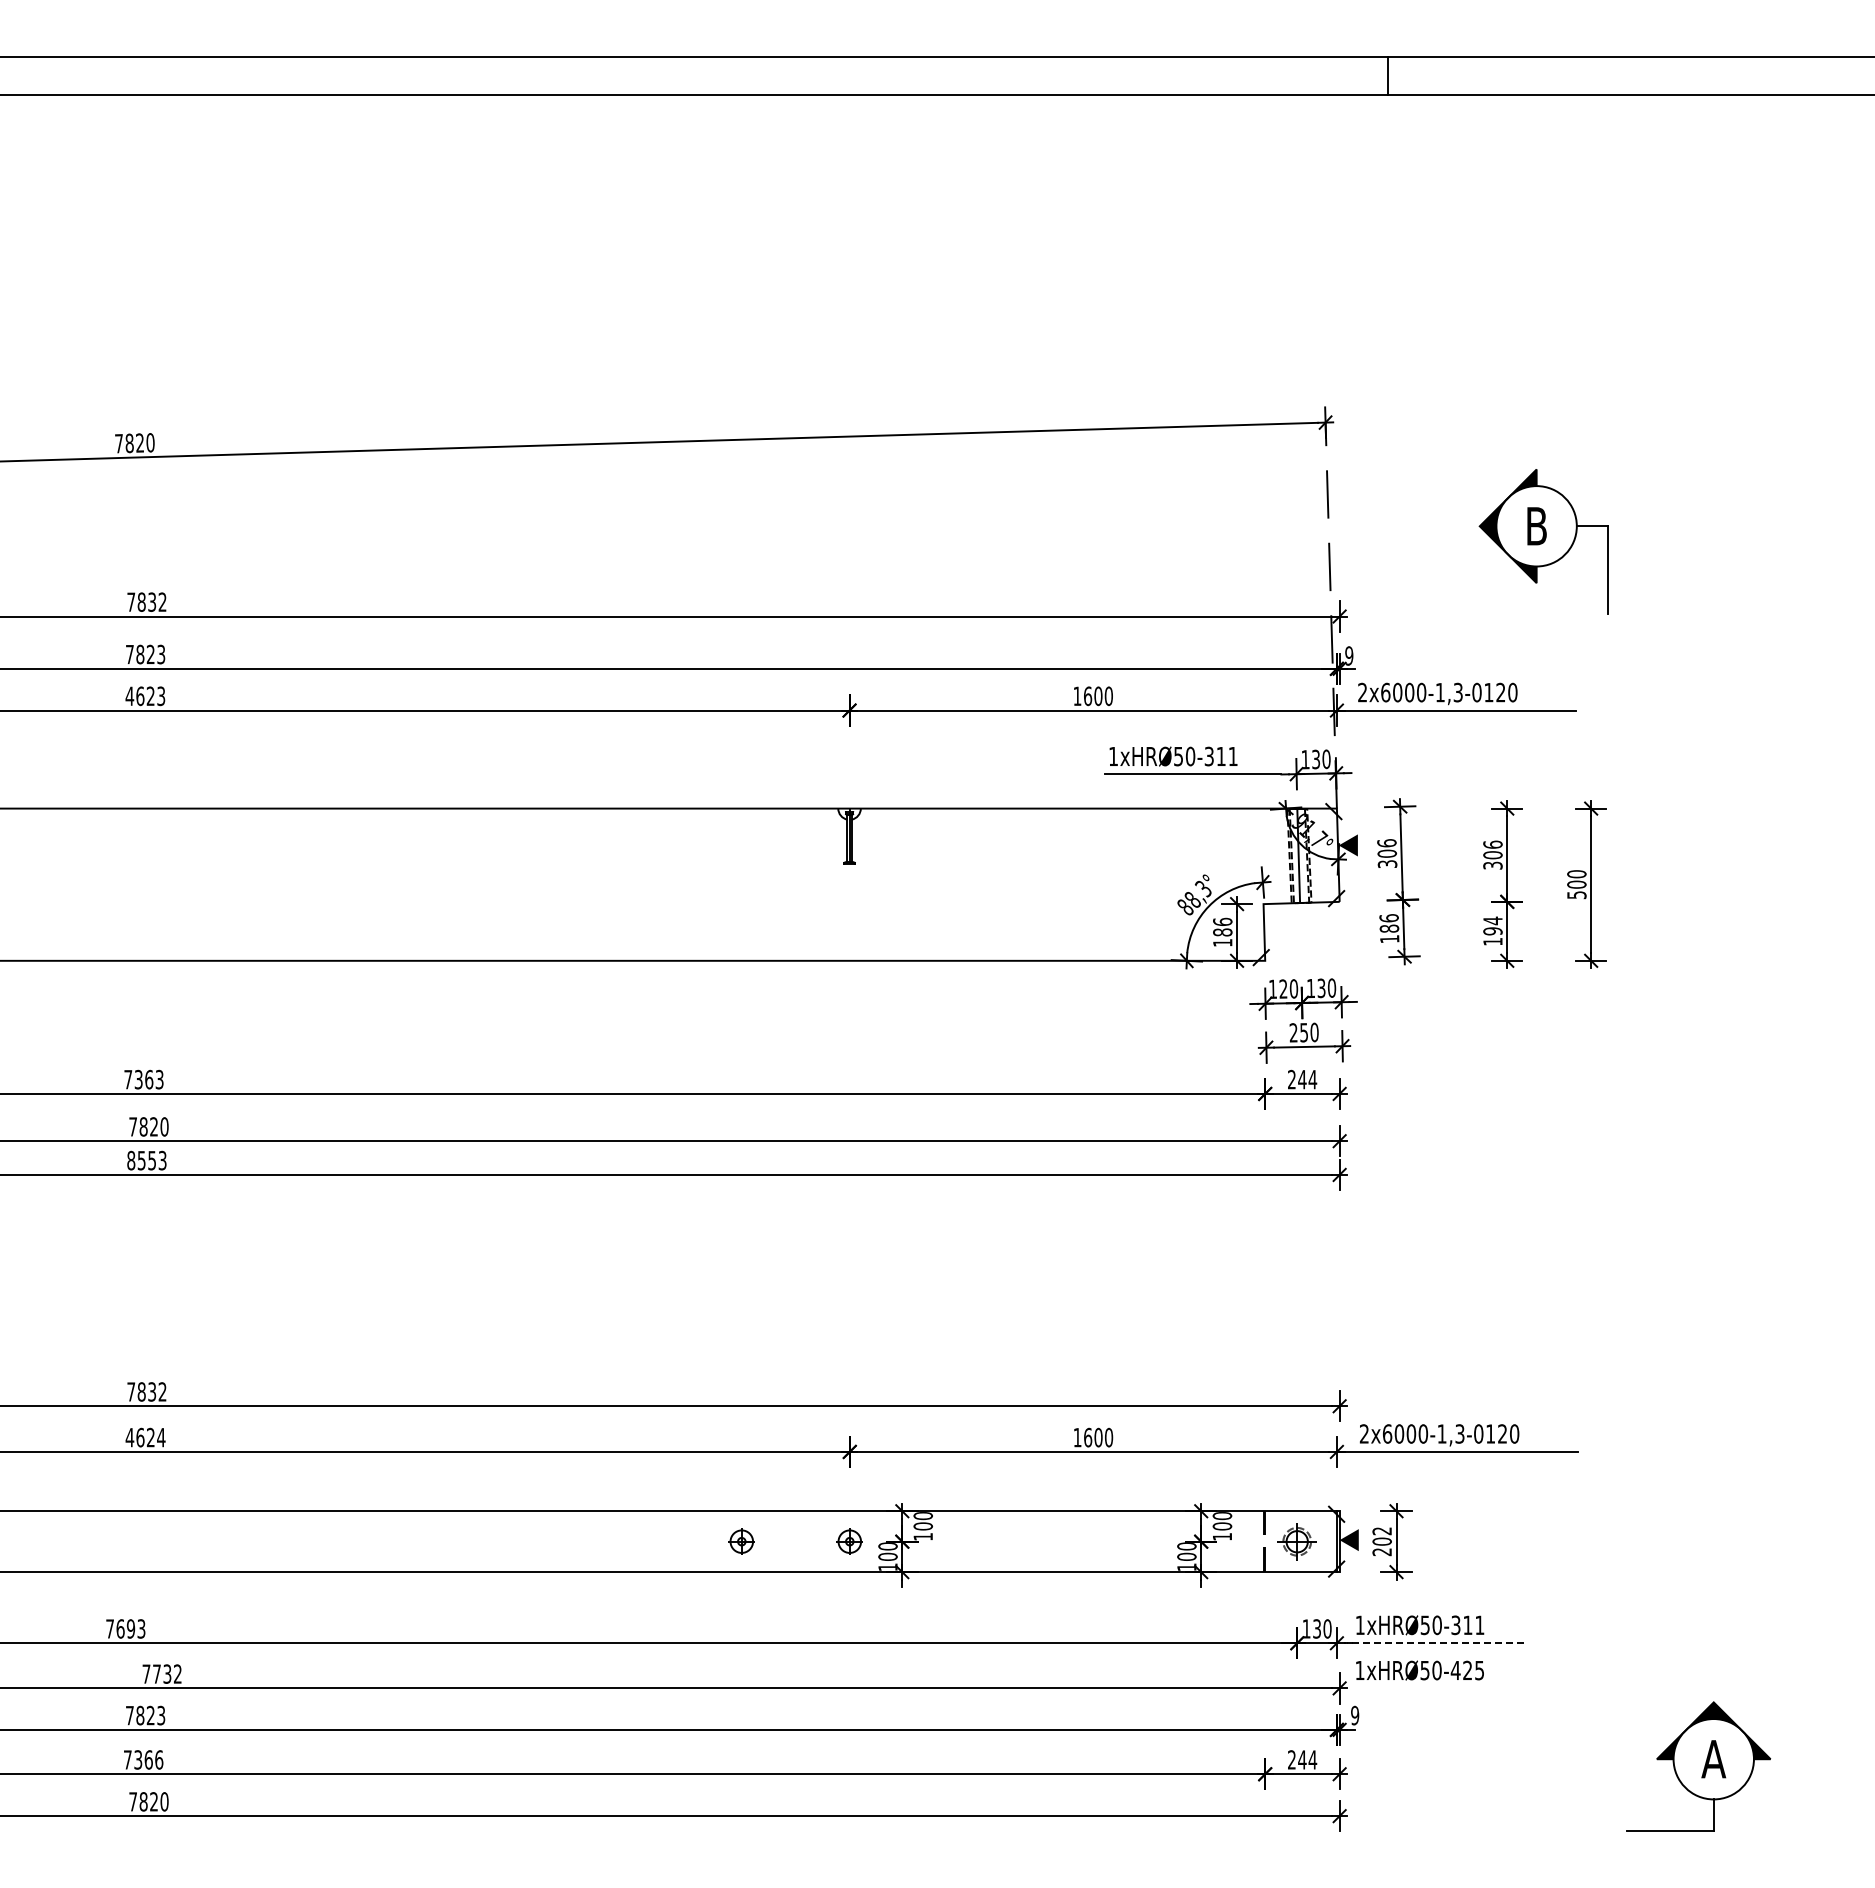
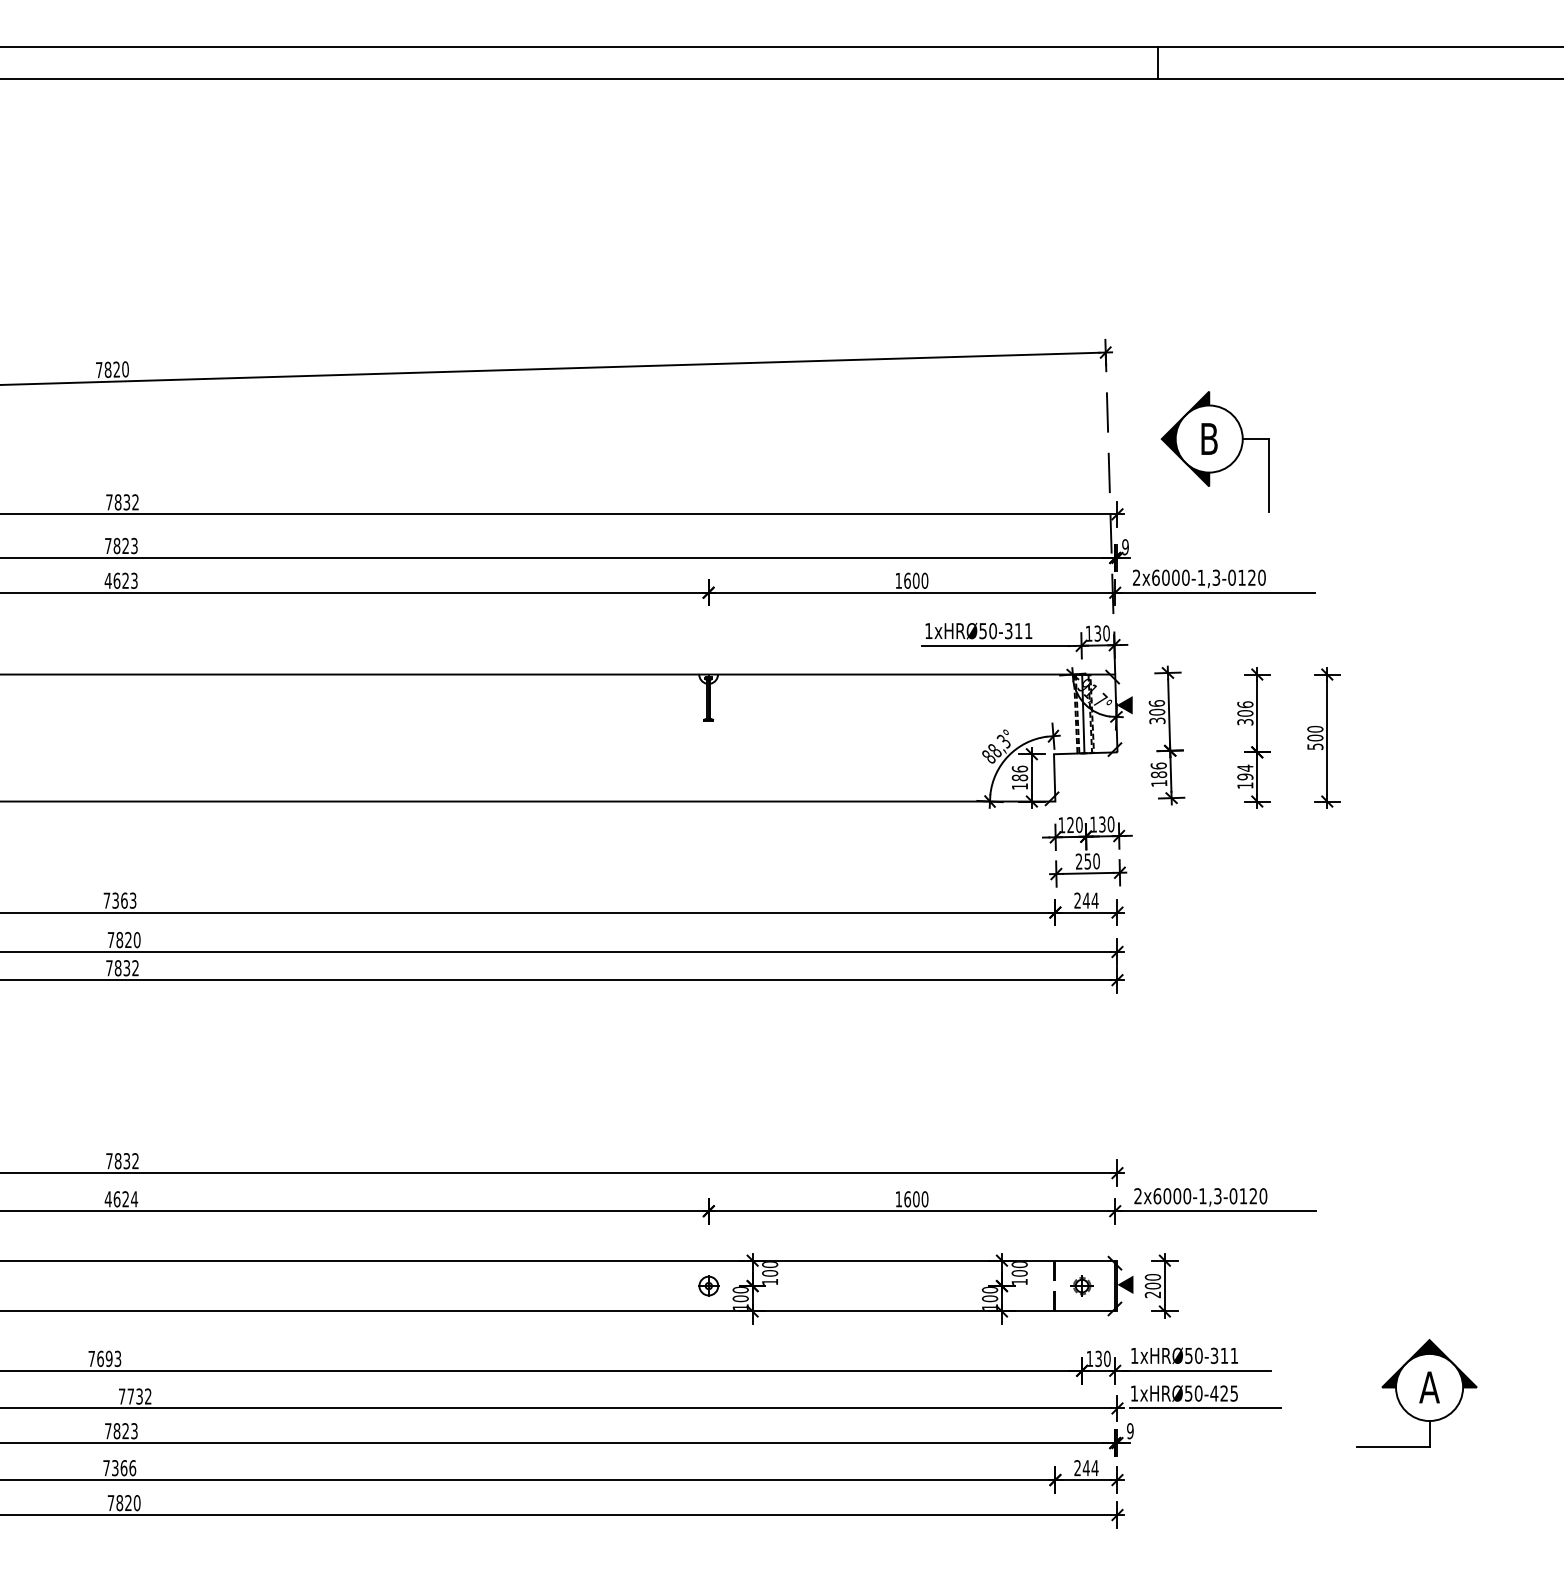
part: (1543, 541) -> (1214, 451), moved
text: (146, 1160) -> (122, 968), 8553 -> 7832
text: (1381, 1531) -> (1152, 1277), 202 -> 200
part: (741, 1541) -> (618, 1285), removed
part: (1297, 1541) -> (1082, 1285), size x0.71
line: (1435, 1643) -> (1197, 1371), dashed -> solid
line: (1445, 1688) -> (1205, 1408), added
part: (1698, 1766) -> (1416, 1393), moved

